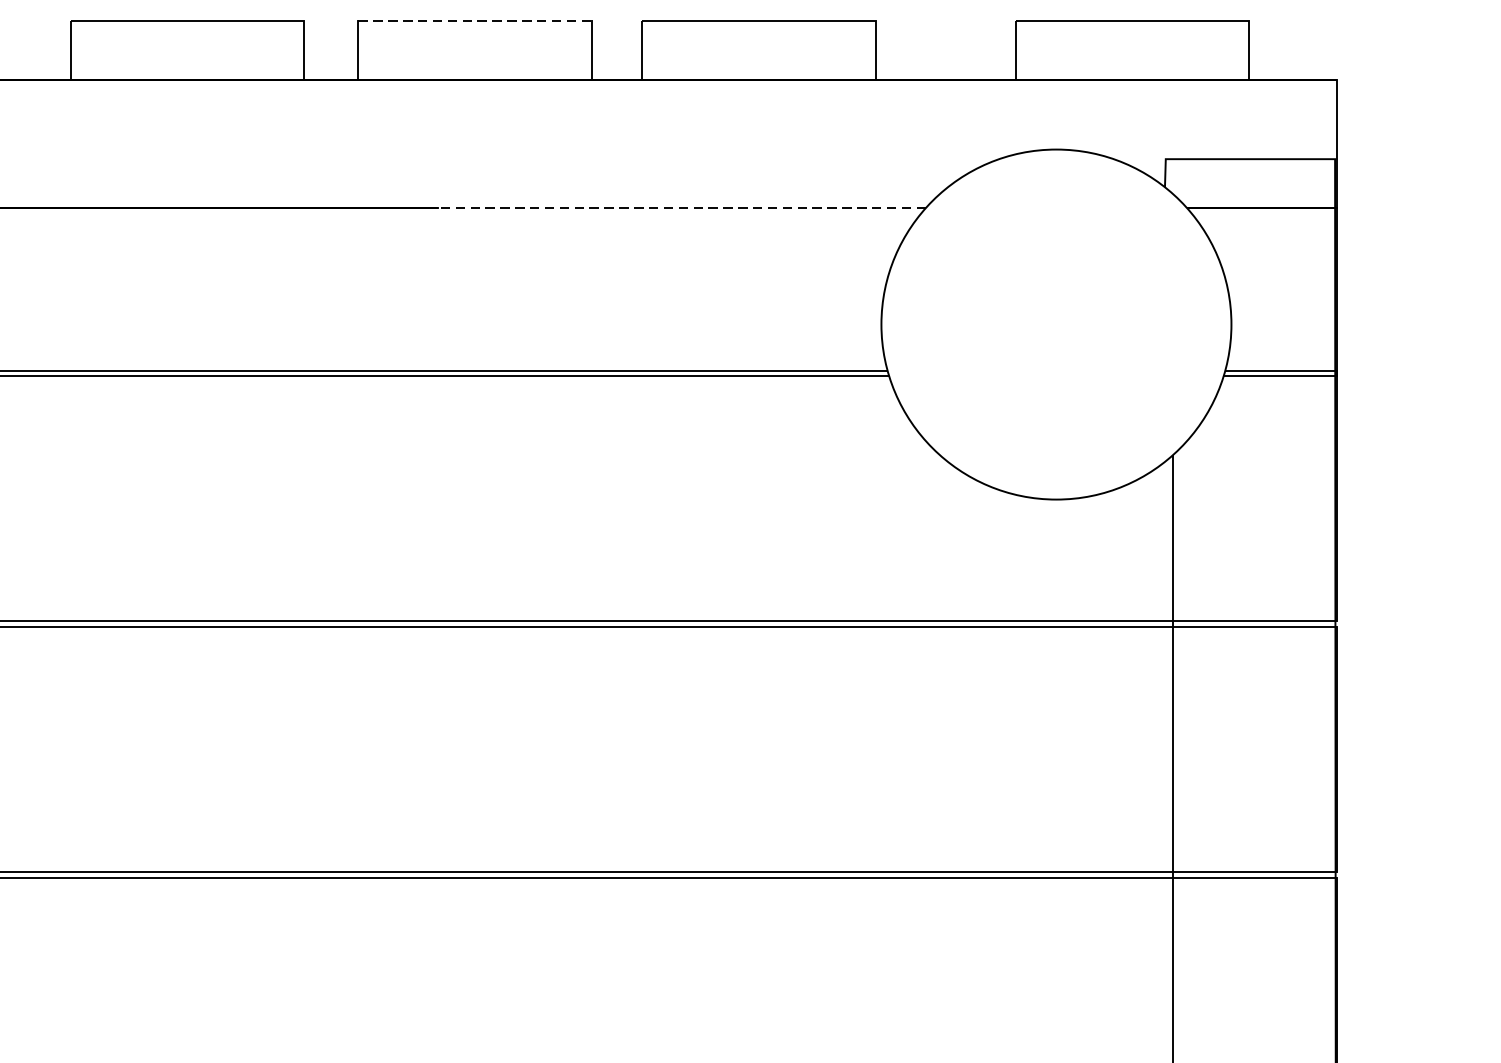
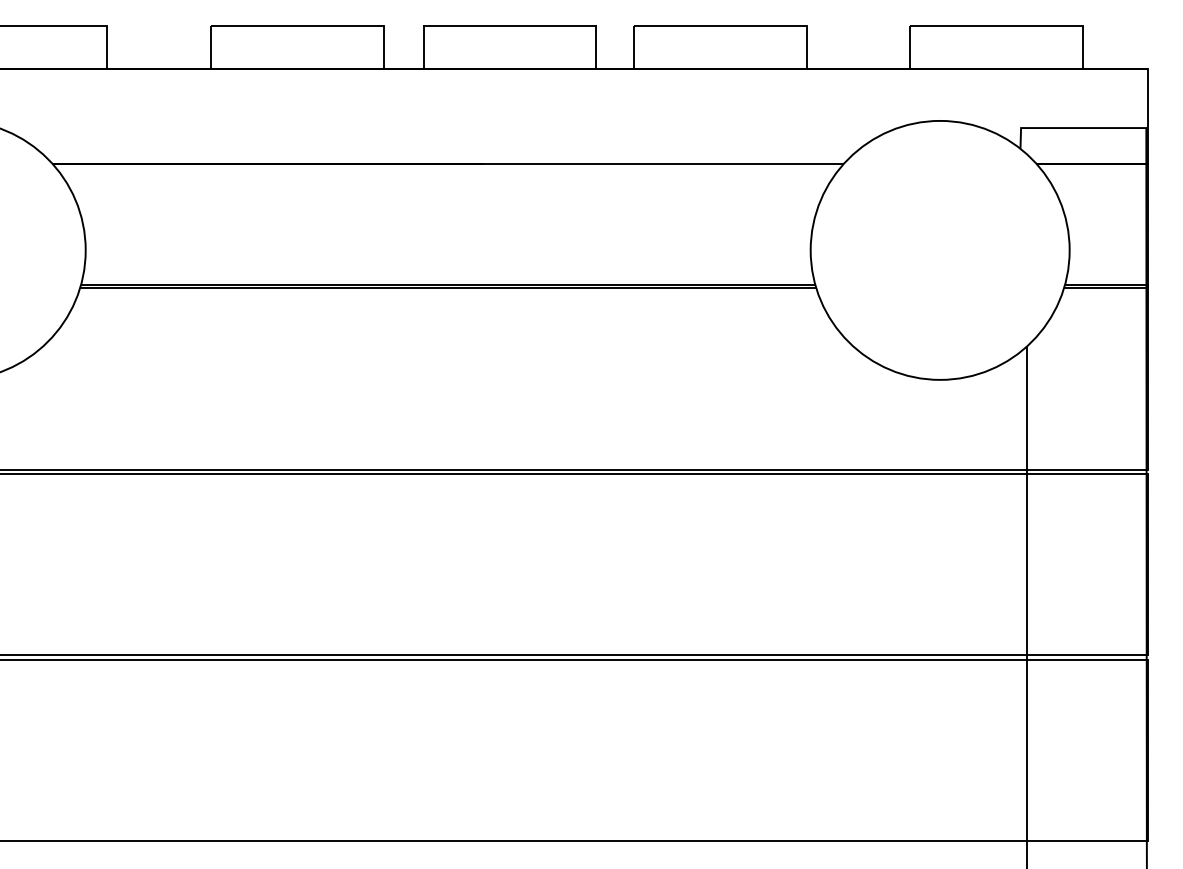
line: (475, 20) -> (510, 25), dashed -> solid
line: (681, 208) -> (662, 164), dashed -> solid

